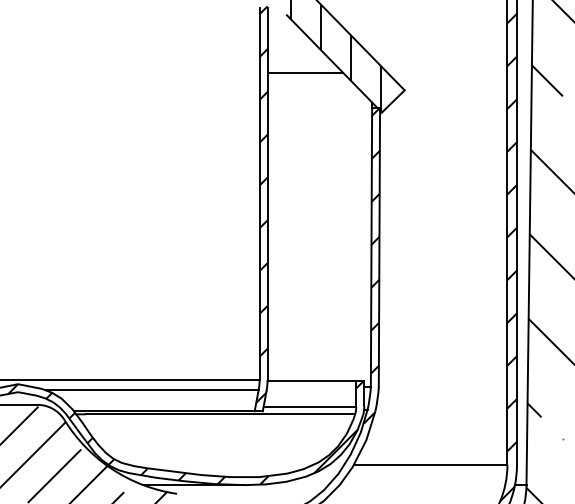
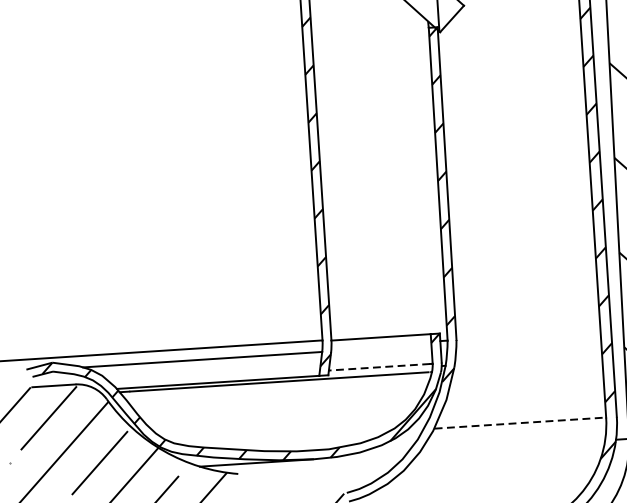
line: (308, 407) -> (379, 367), solid -> dashed
line: (430, 464) -> (519, 422), solid -> dashed

